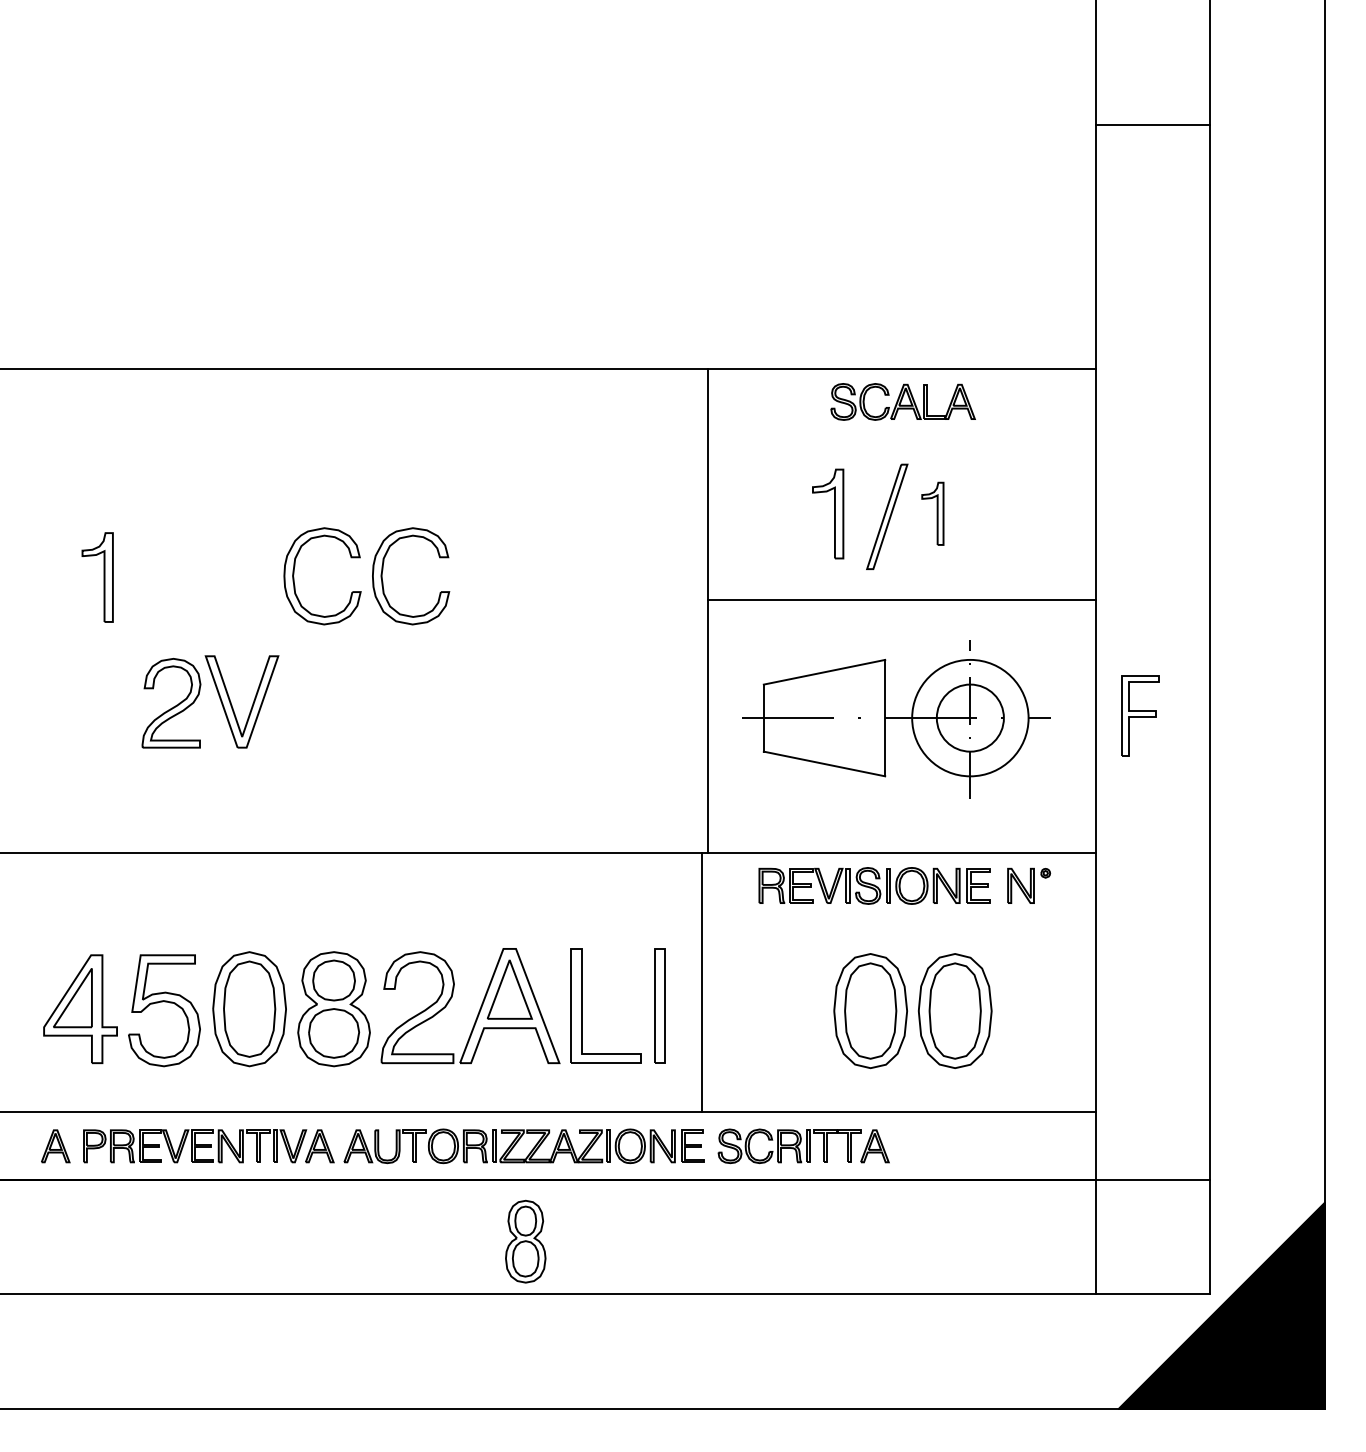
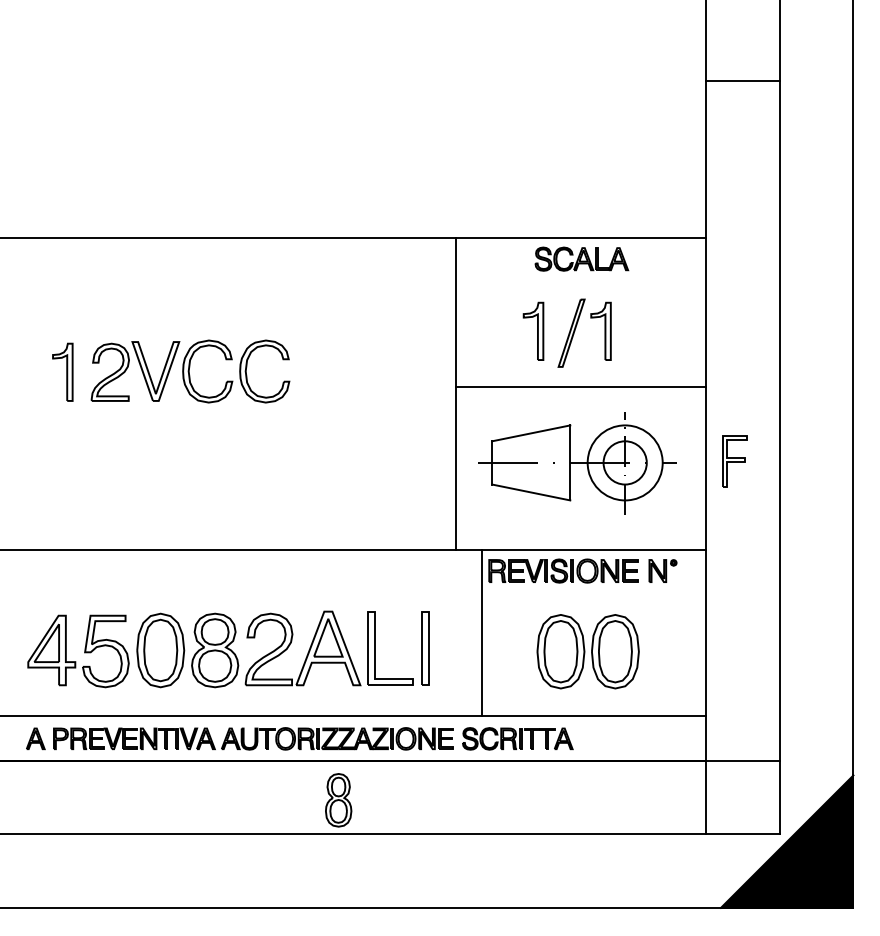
part: (932, 512) -> (600, 330), size x1.43
part: (210, 701) -> (135, 371), moved
line: (702, 982) -> (482, 633), moved

